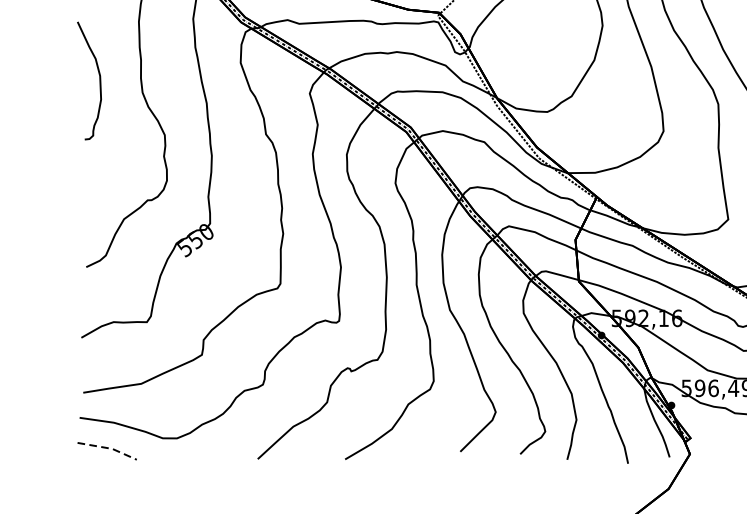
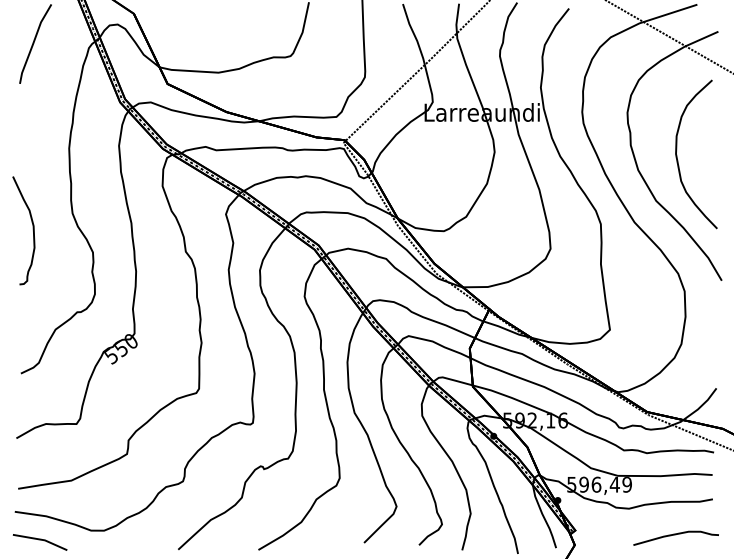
curve: (98, 80) -> (32, 230), moved
line: (109, 448) -> (42, 539), dashed -> solid

